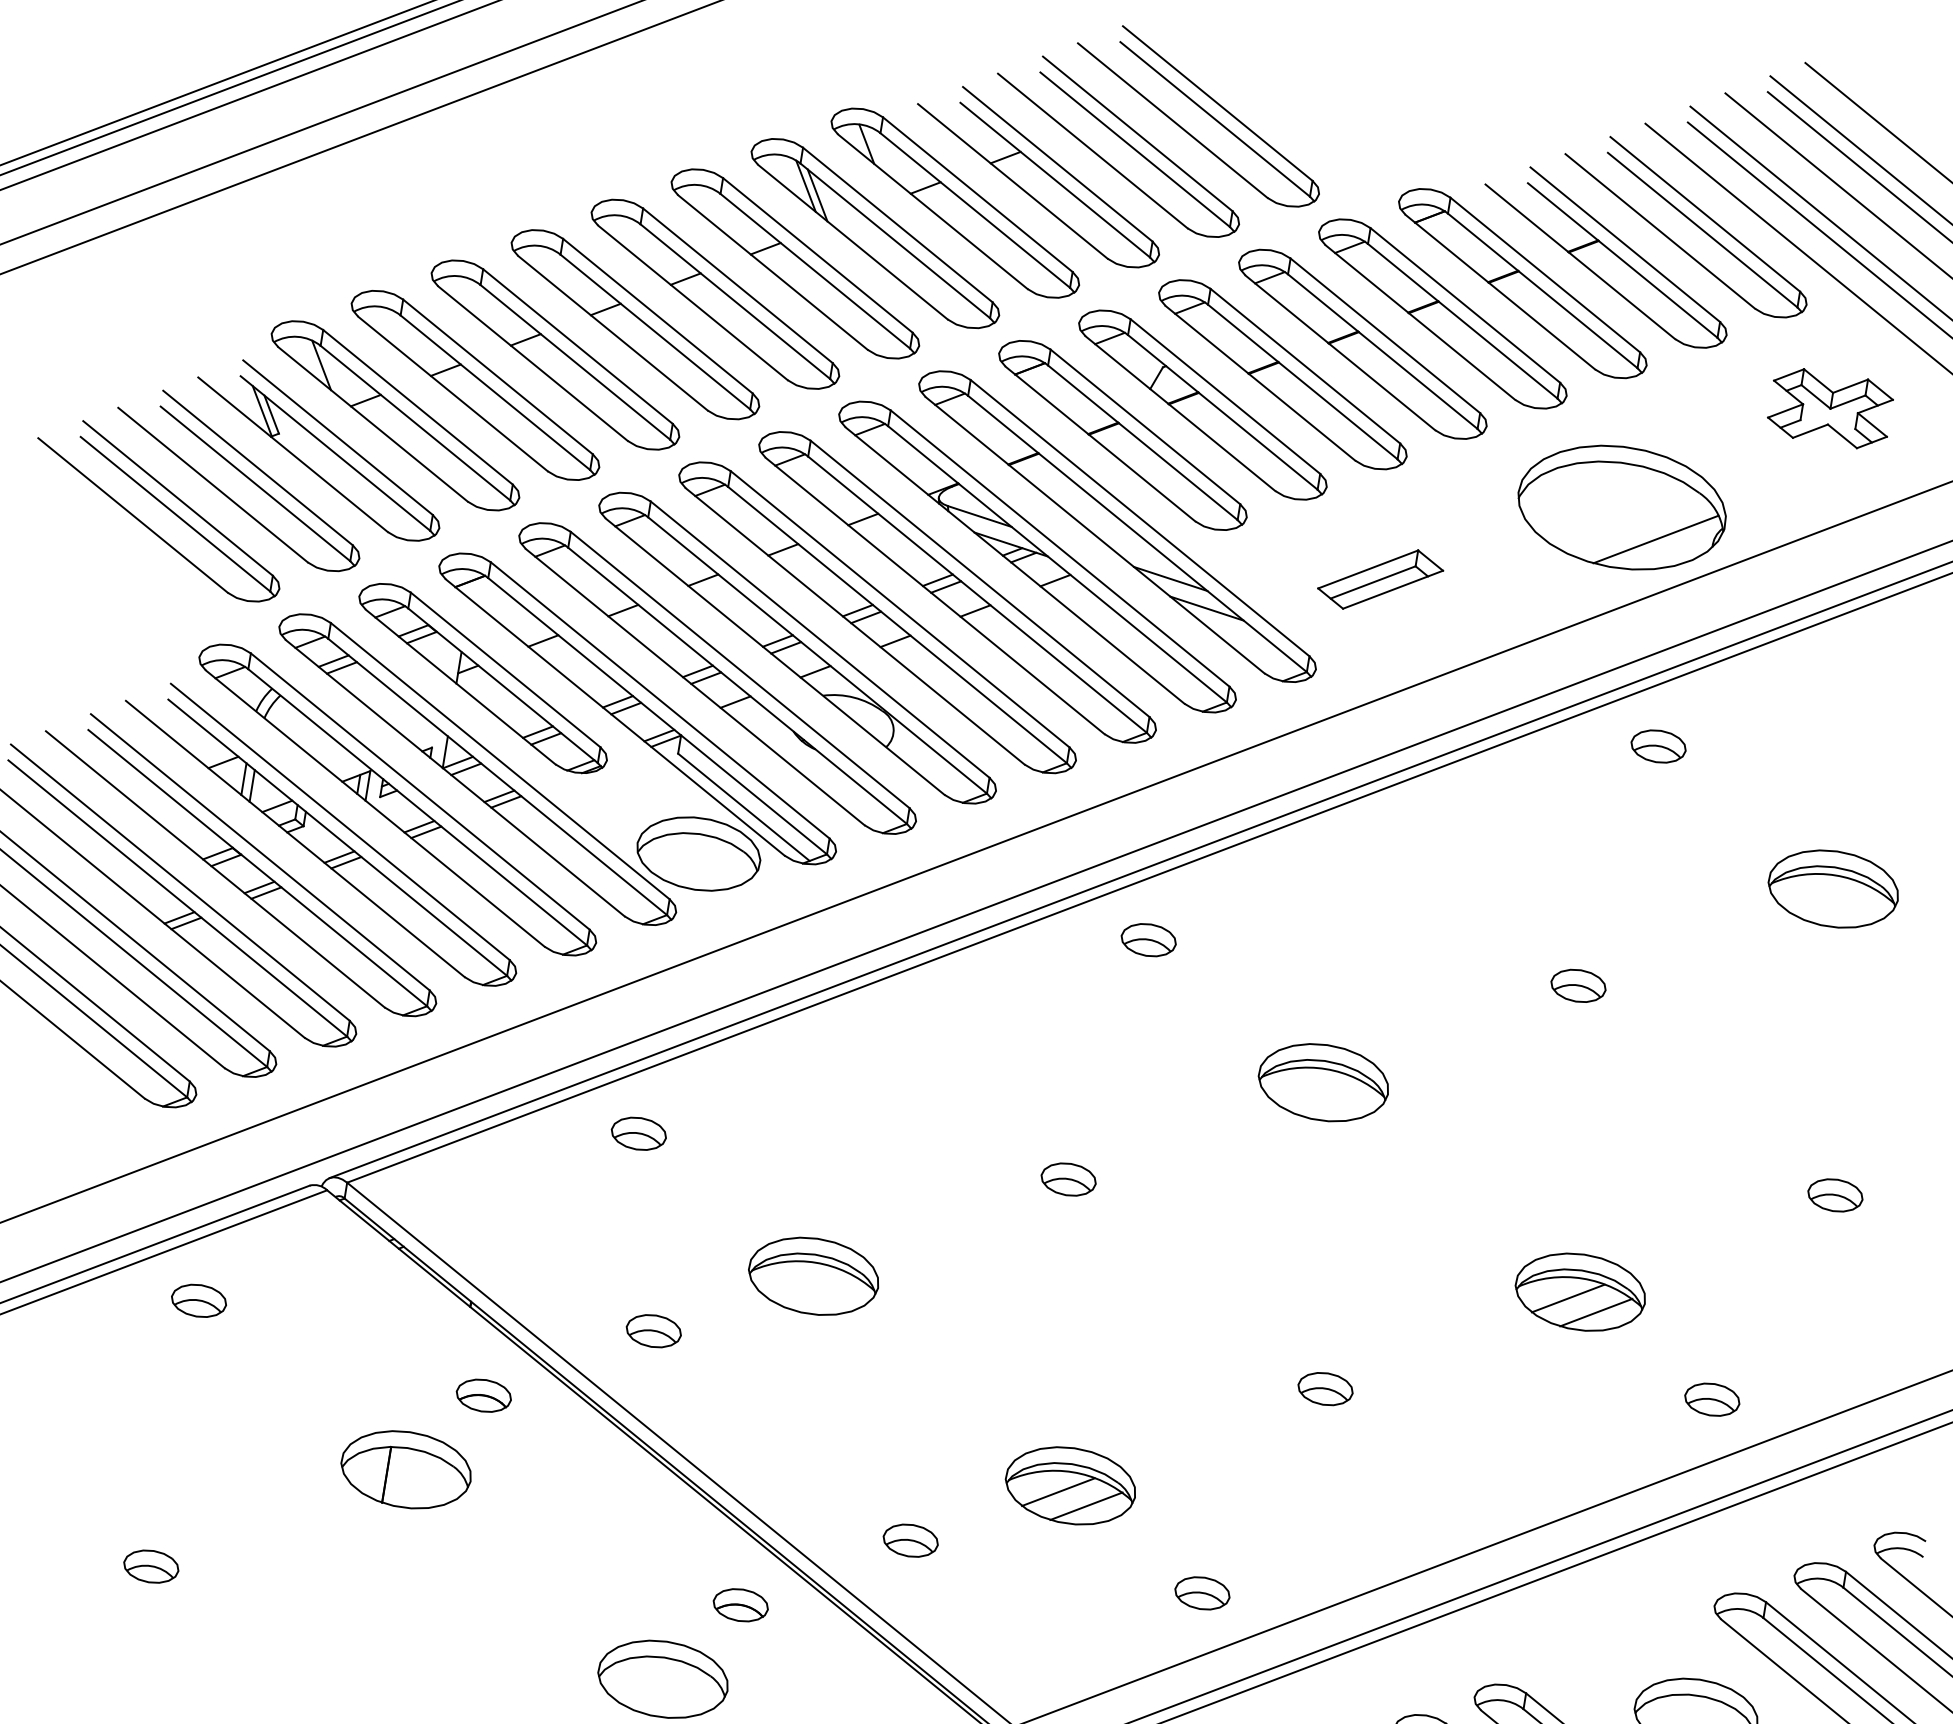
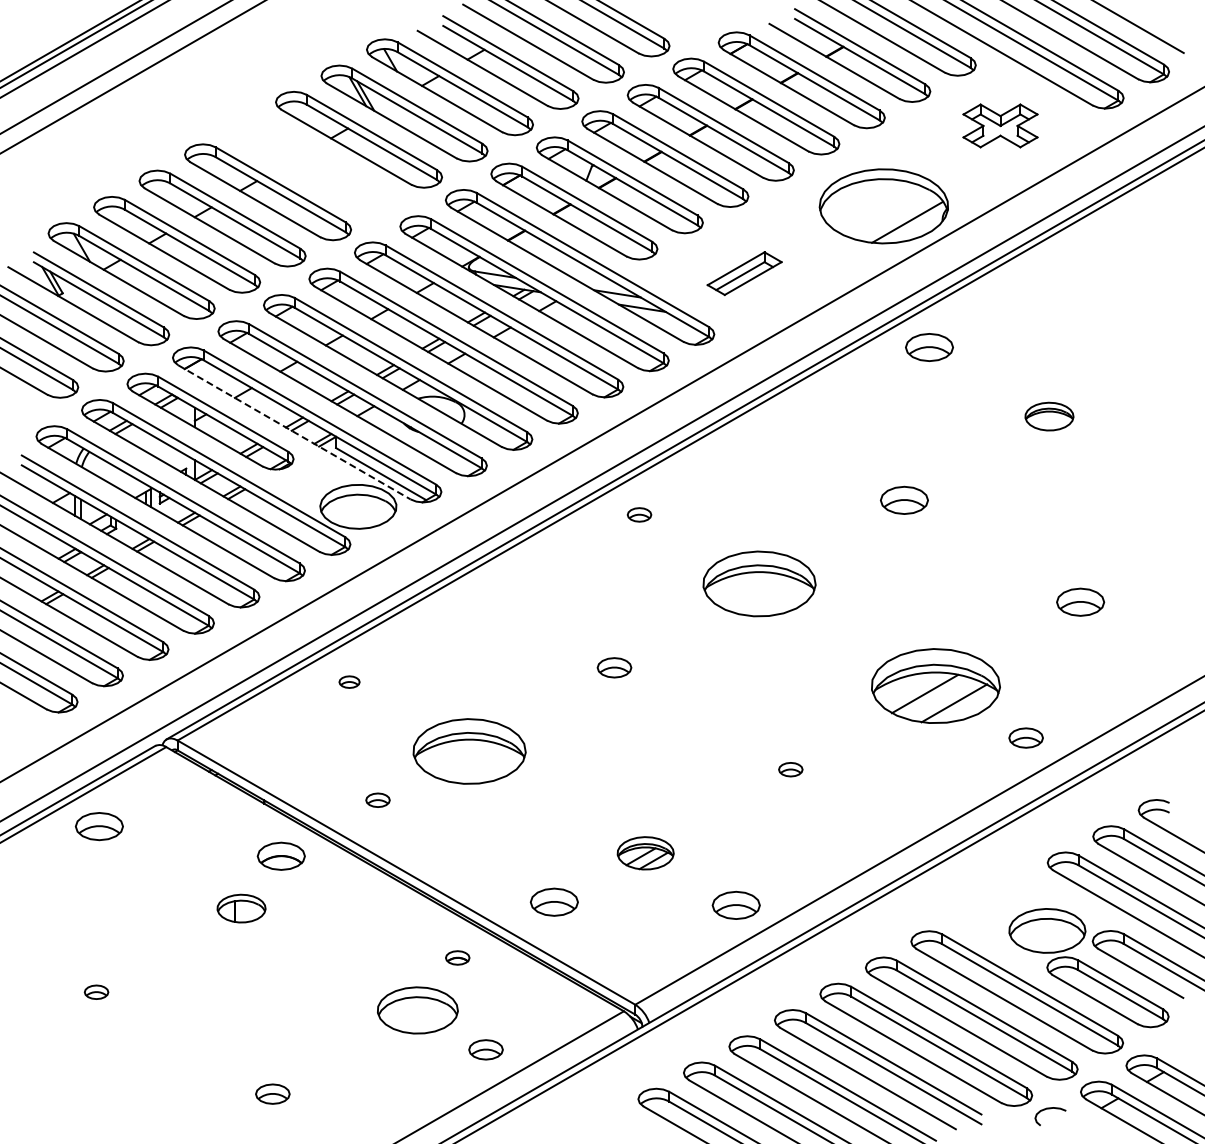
part: (715, 293) -> (313, 165), removed
line: (615, 717) -> (294, 432), solid -> dashed
part: (1658, 746) -> (929, 347), size x1.4
part: (1833, 888) -> (1049, 416), size x0.6
part: (1148, 939) -> (639, 514), size x0.7
part: (1578, 986) -> (904, 500), size x1.4
part: (1323, 1083) -> (759, 584), size x1.4
part: (638, 1132) -> (349, 681), size x0.6
part: (1835, 1194) -> (1080, 601), size x1.4
part: (813, 1276) -> (469, 751), size x1.4
part: (1580, 1291) -> (935, 685), size x1.6
part: (199, 1300) -> (99, 826), size x1.4
part: (653, 1329) -> (377, 799), size x0.7
part: (1325, 1388) -> (790, 769), size x0.7
part: (484, 1394) -> (281, 855), size x1.4
part: (406, 1469) -> (241, 908), size x0.6
part: (1070, 1486) -> (645, 853), size x0.7
part: (909, 1539) -> (553, 901), size x1.4
part: (151, 1565) -> (96, 991), size x0.7
part: (1201, 1593) -> (735, 905), size x1.4
part: (740, 1604) -> (457, 957), size x0.7

